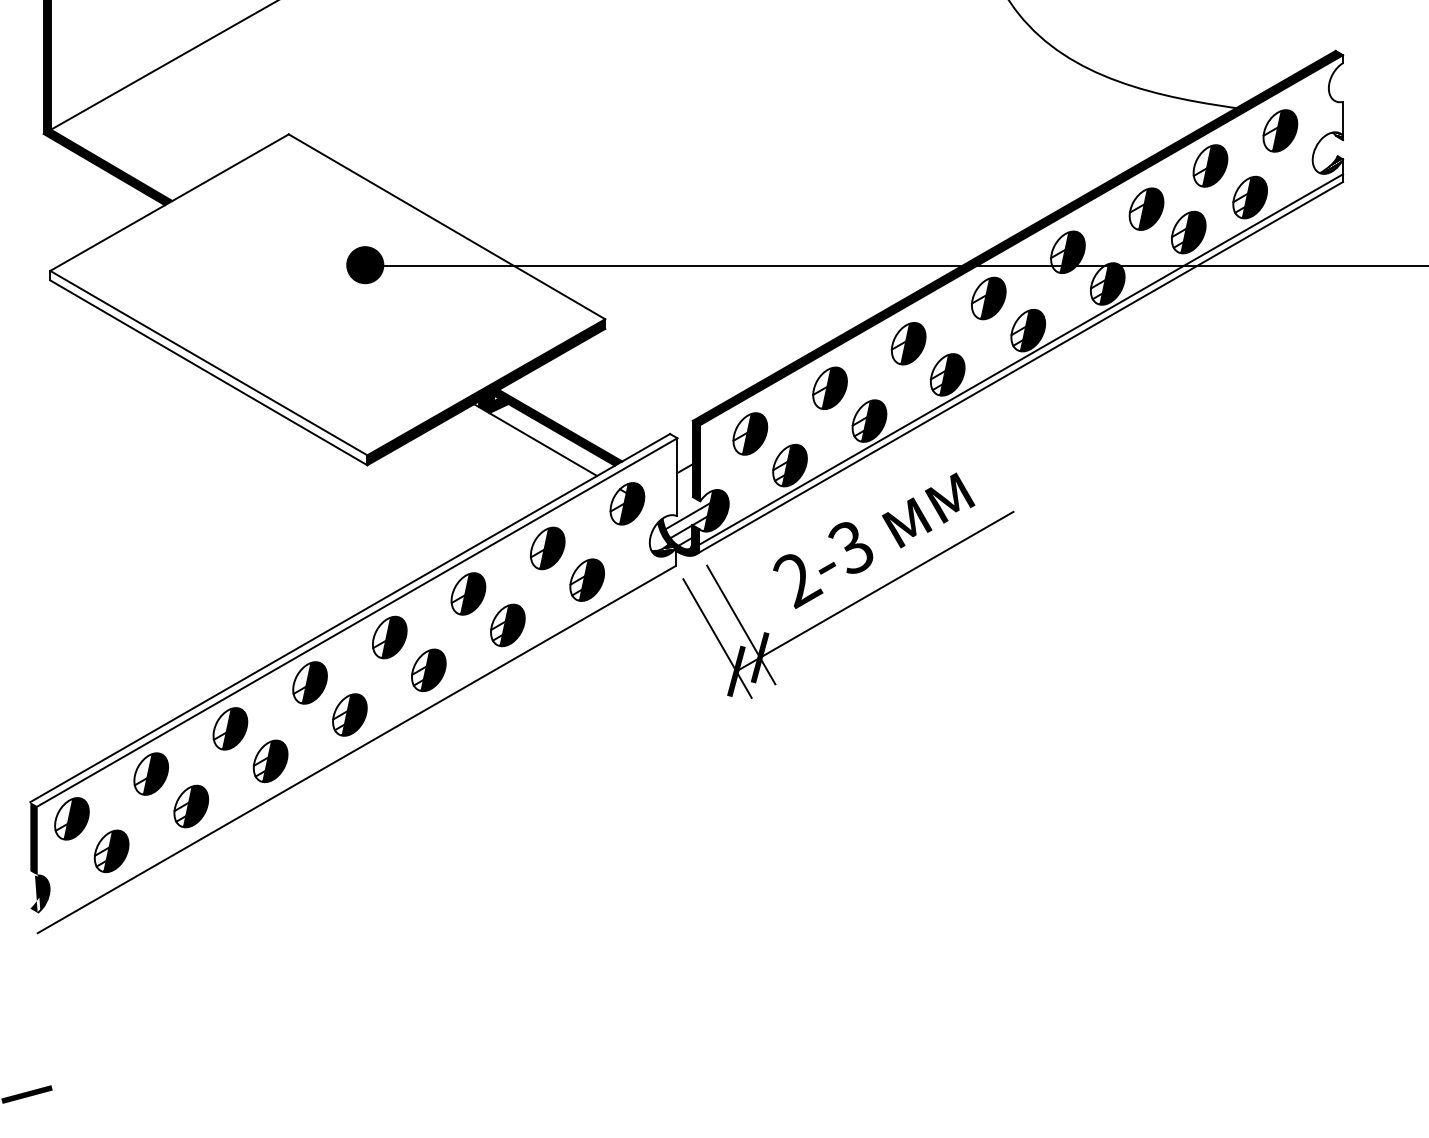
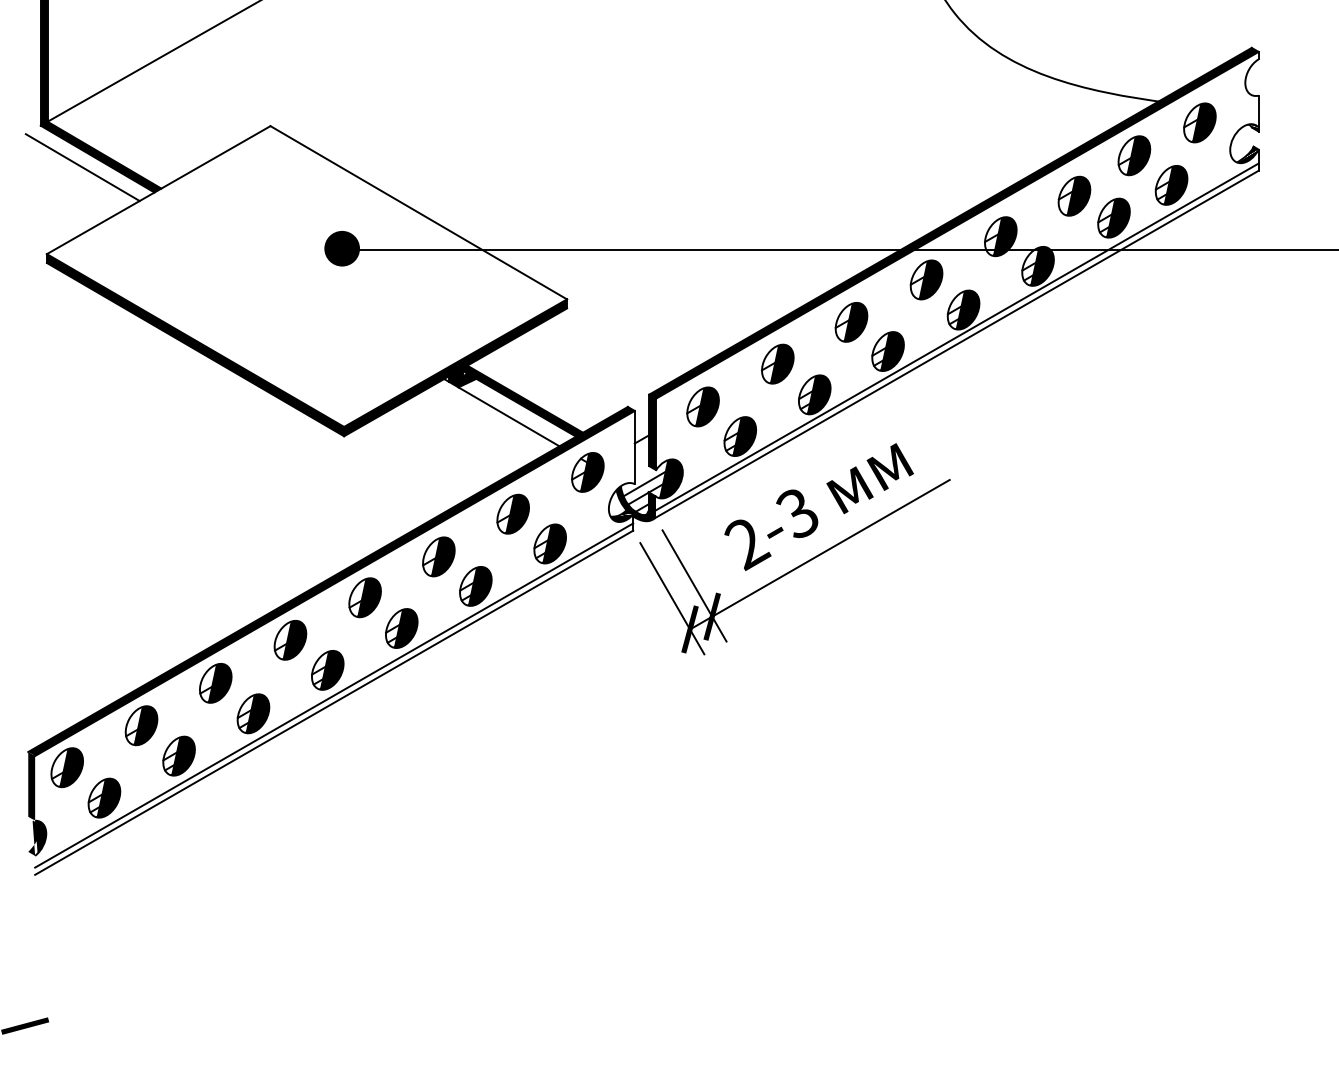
line: (88, 178) -> (82, 167), added
fill: (208, 367) -> (195, 344), added
fill: (353, 620) -> (331, 581), added
line: (356, 741) -> (333, 695), added

